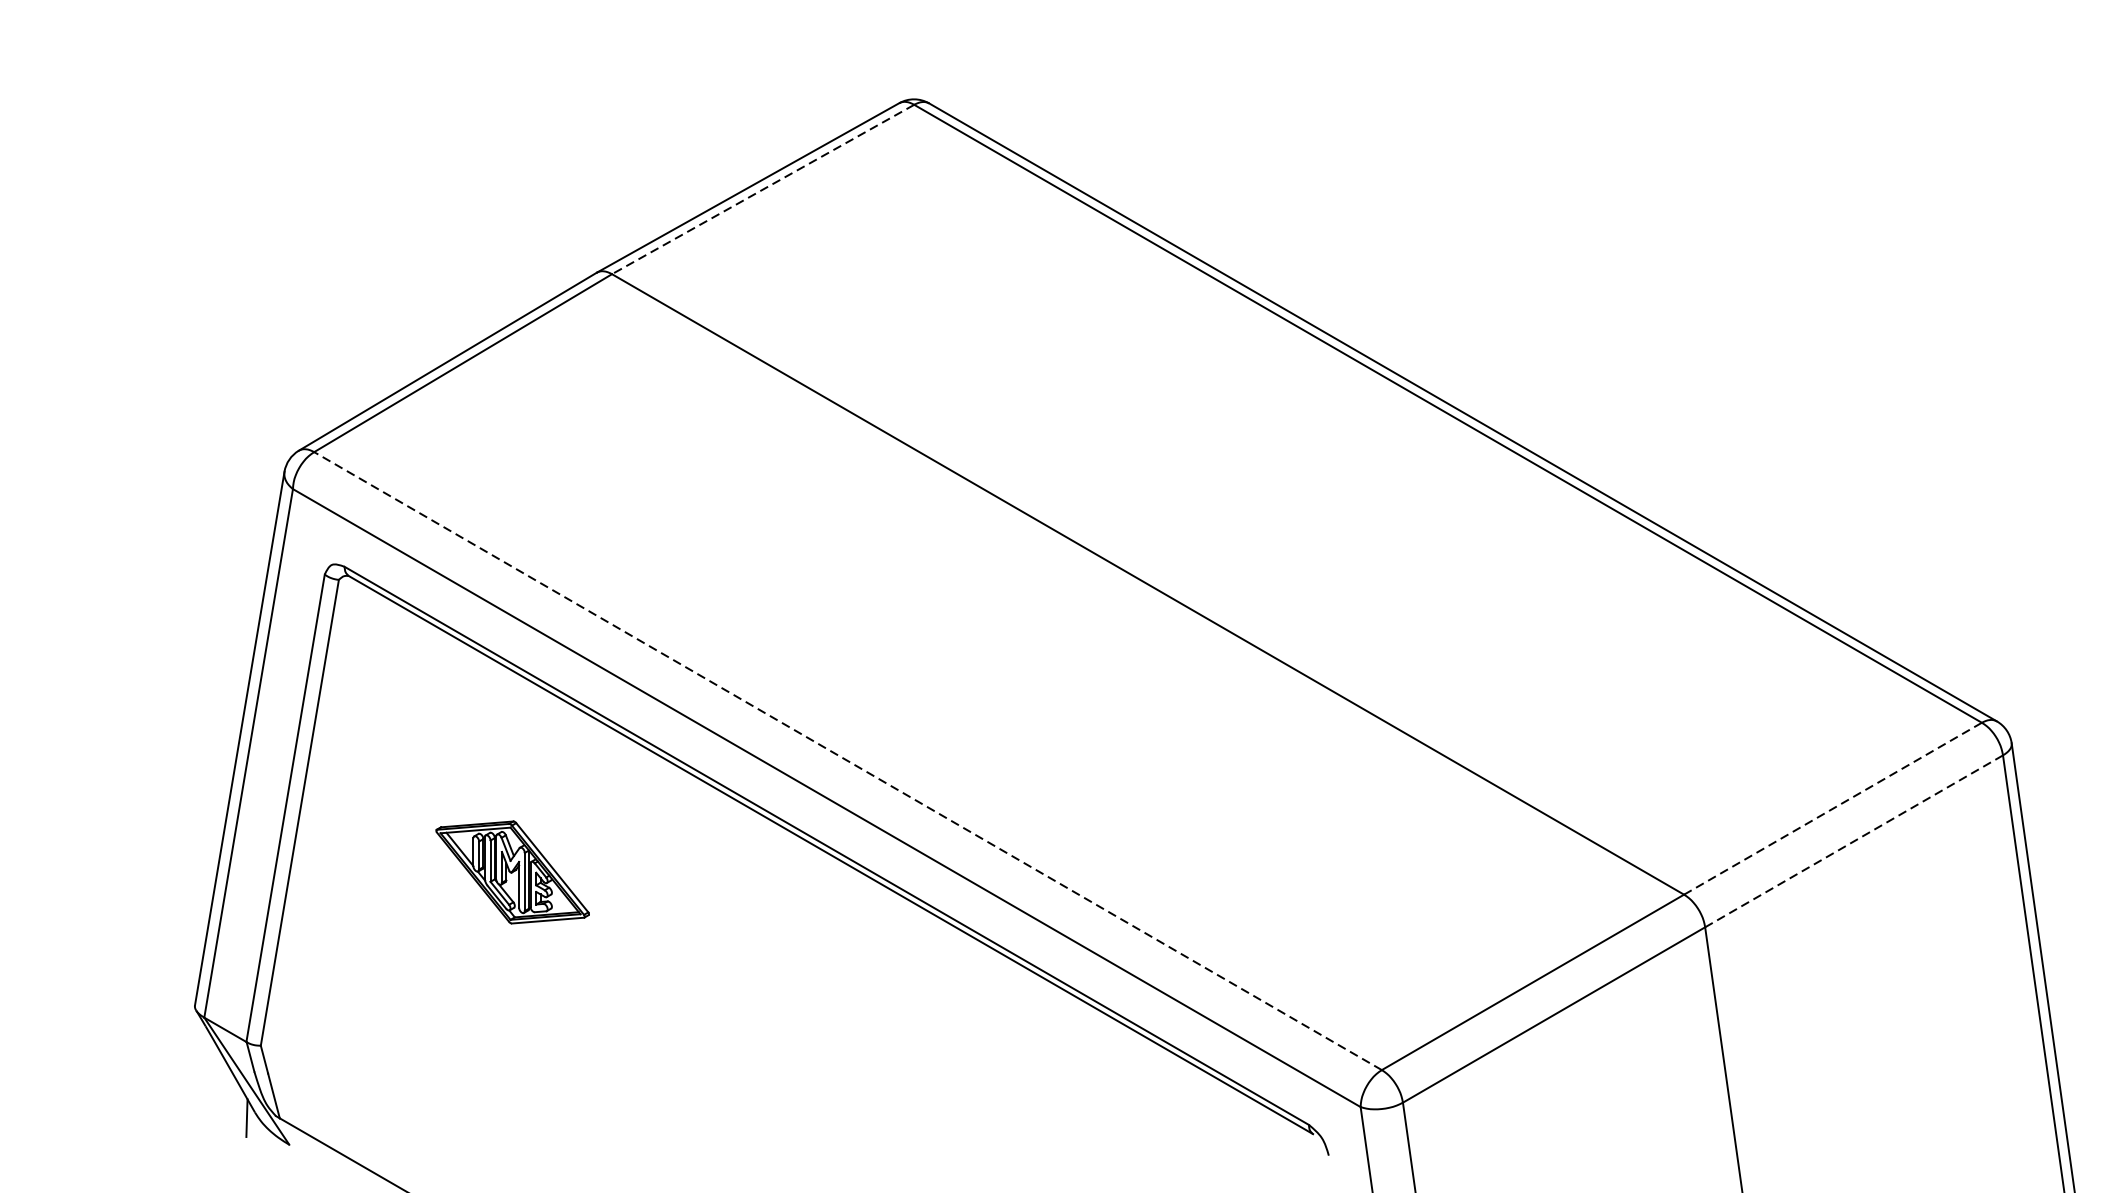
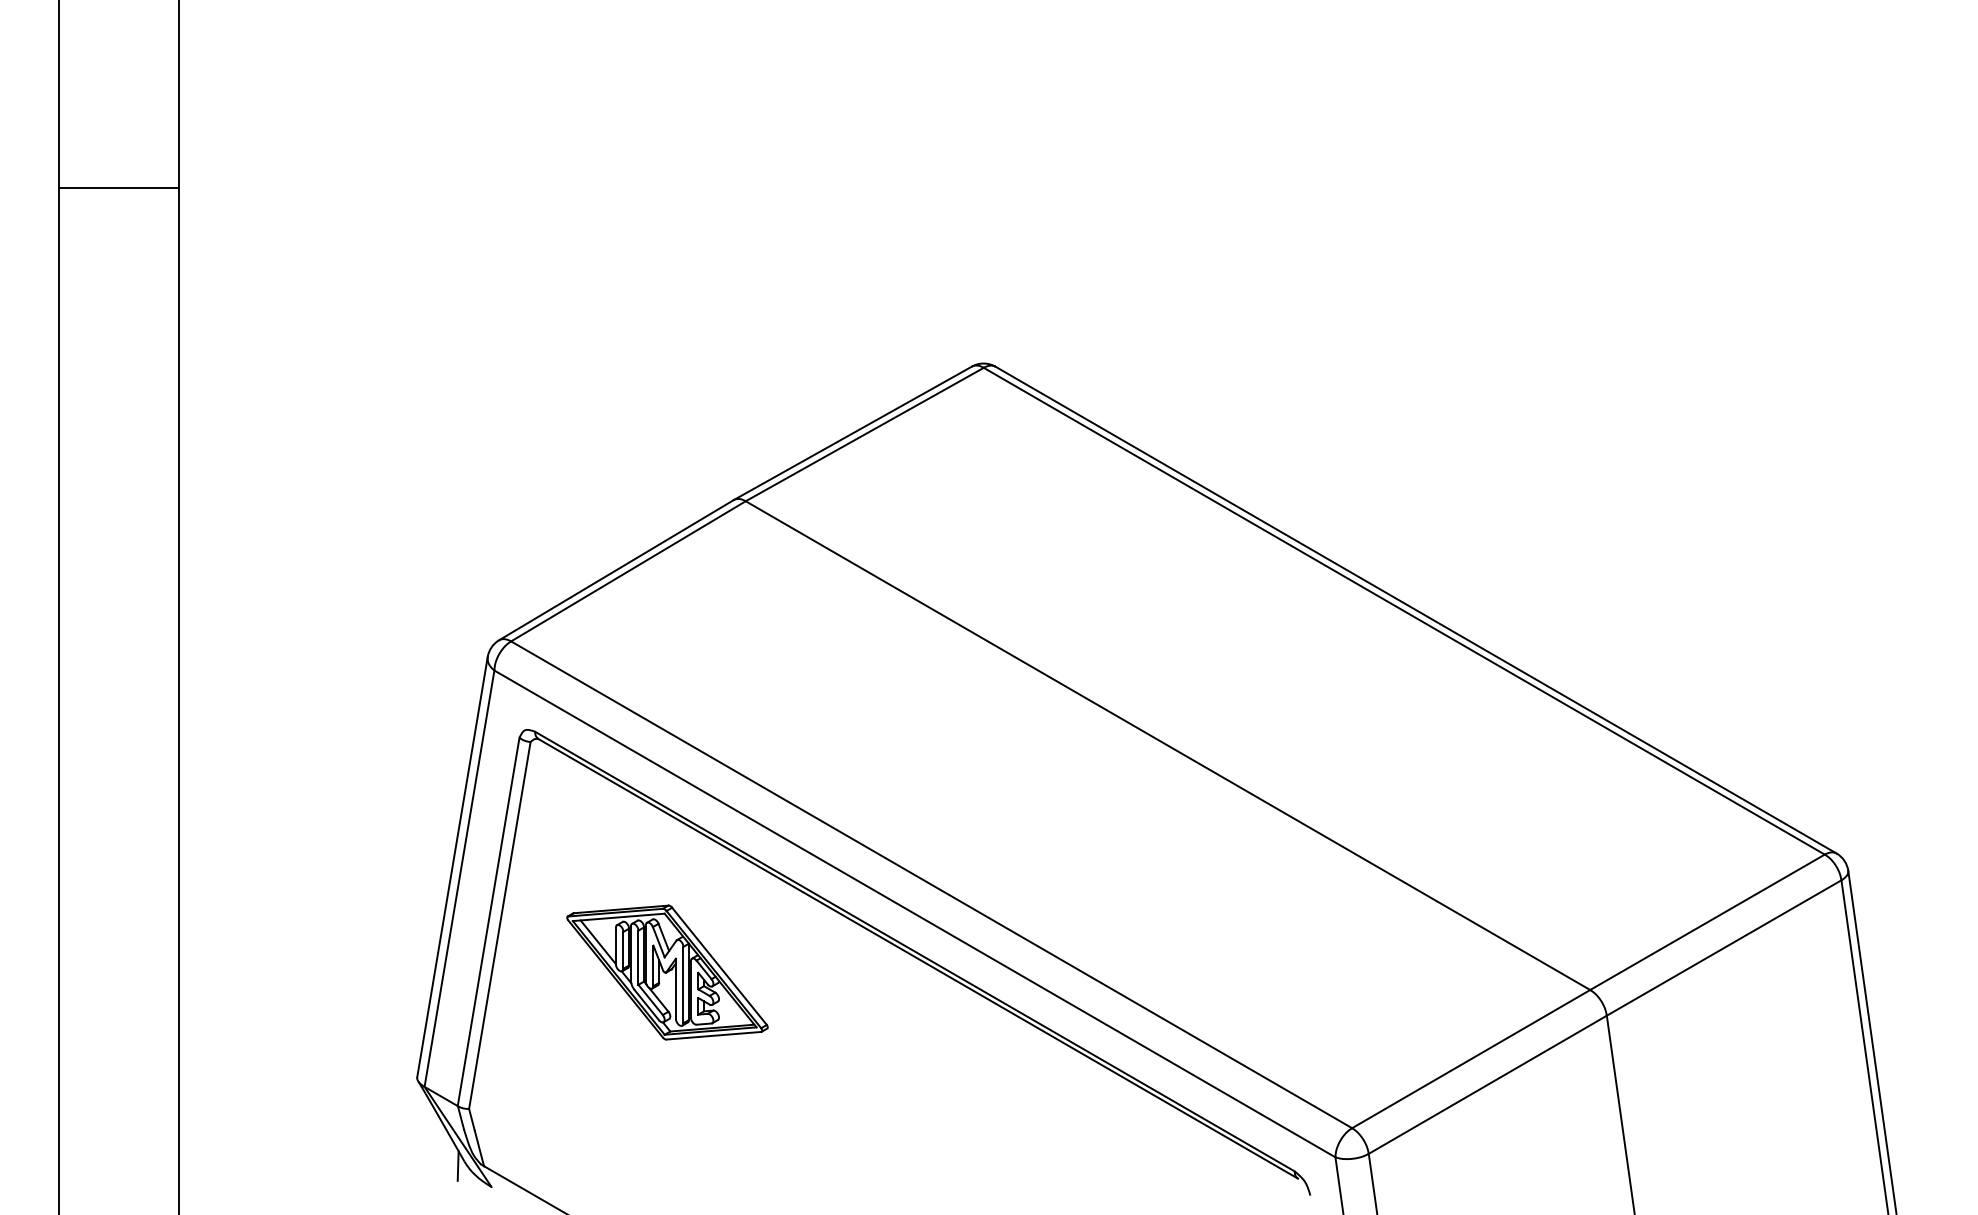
line: (762, 189) -> (864, 434), dashed -> solid
line: (847, 760) -> (931, 884), dashed -> solid
line: (1832, 808) -> (1707, 922), dashed -> solid
line: (1853, 841) -> (1723, 948), dashed -> solid
part: (512, 872) -> (667, 972), size x1.67

